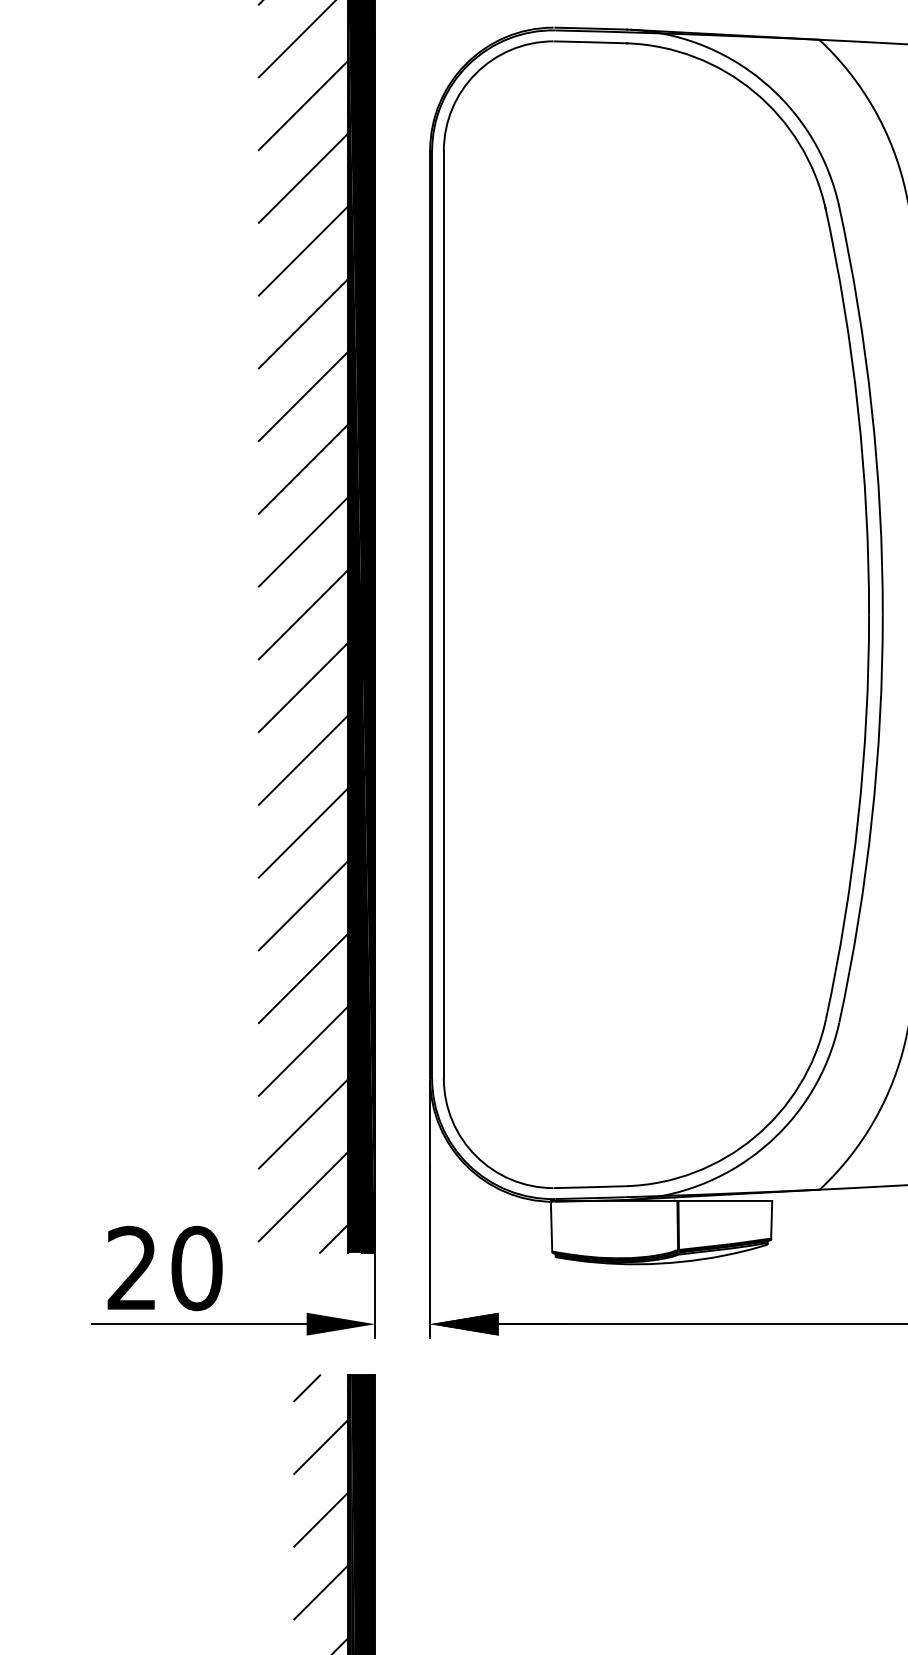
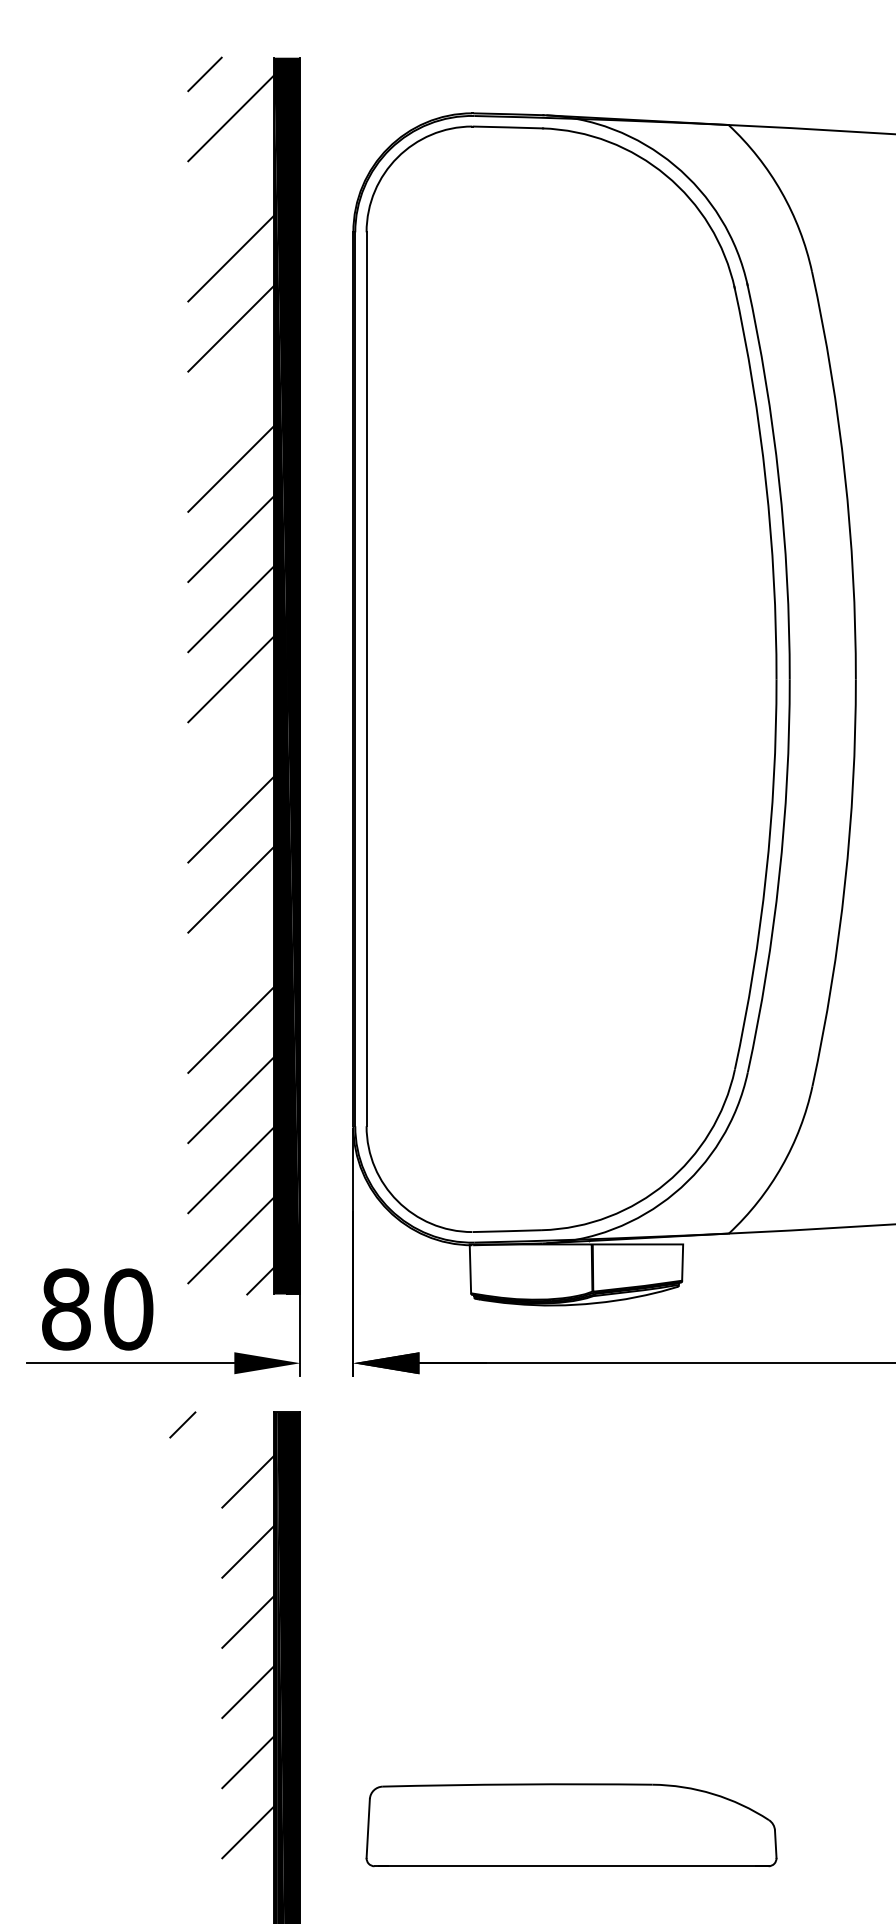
line: (303, 105) -> (231, 188), removed
line: (303, 323) -> (231, 398), removed
line: (303, 687) -> (231, 749), removed
line: (303, 905) -> (231, 959), removed
text: (132, 1268) -> (66, 1309), 20 -> 80
line: (306, 1387) -> (182, 1424), moved

